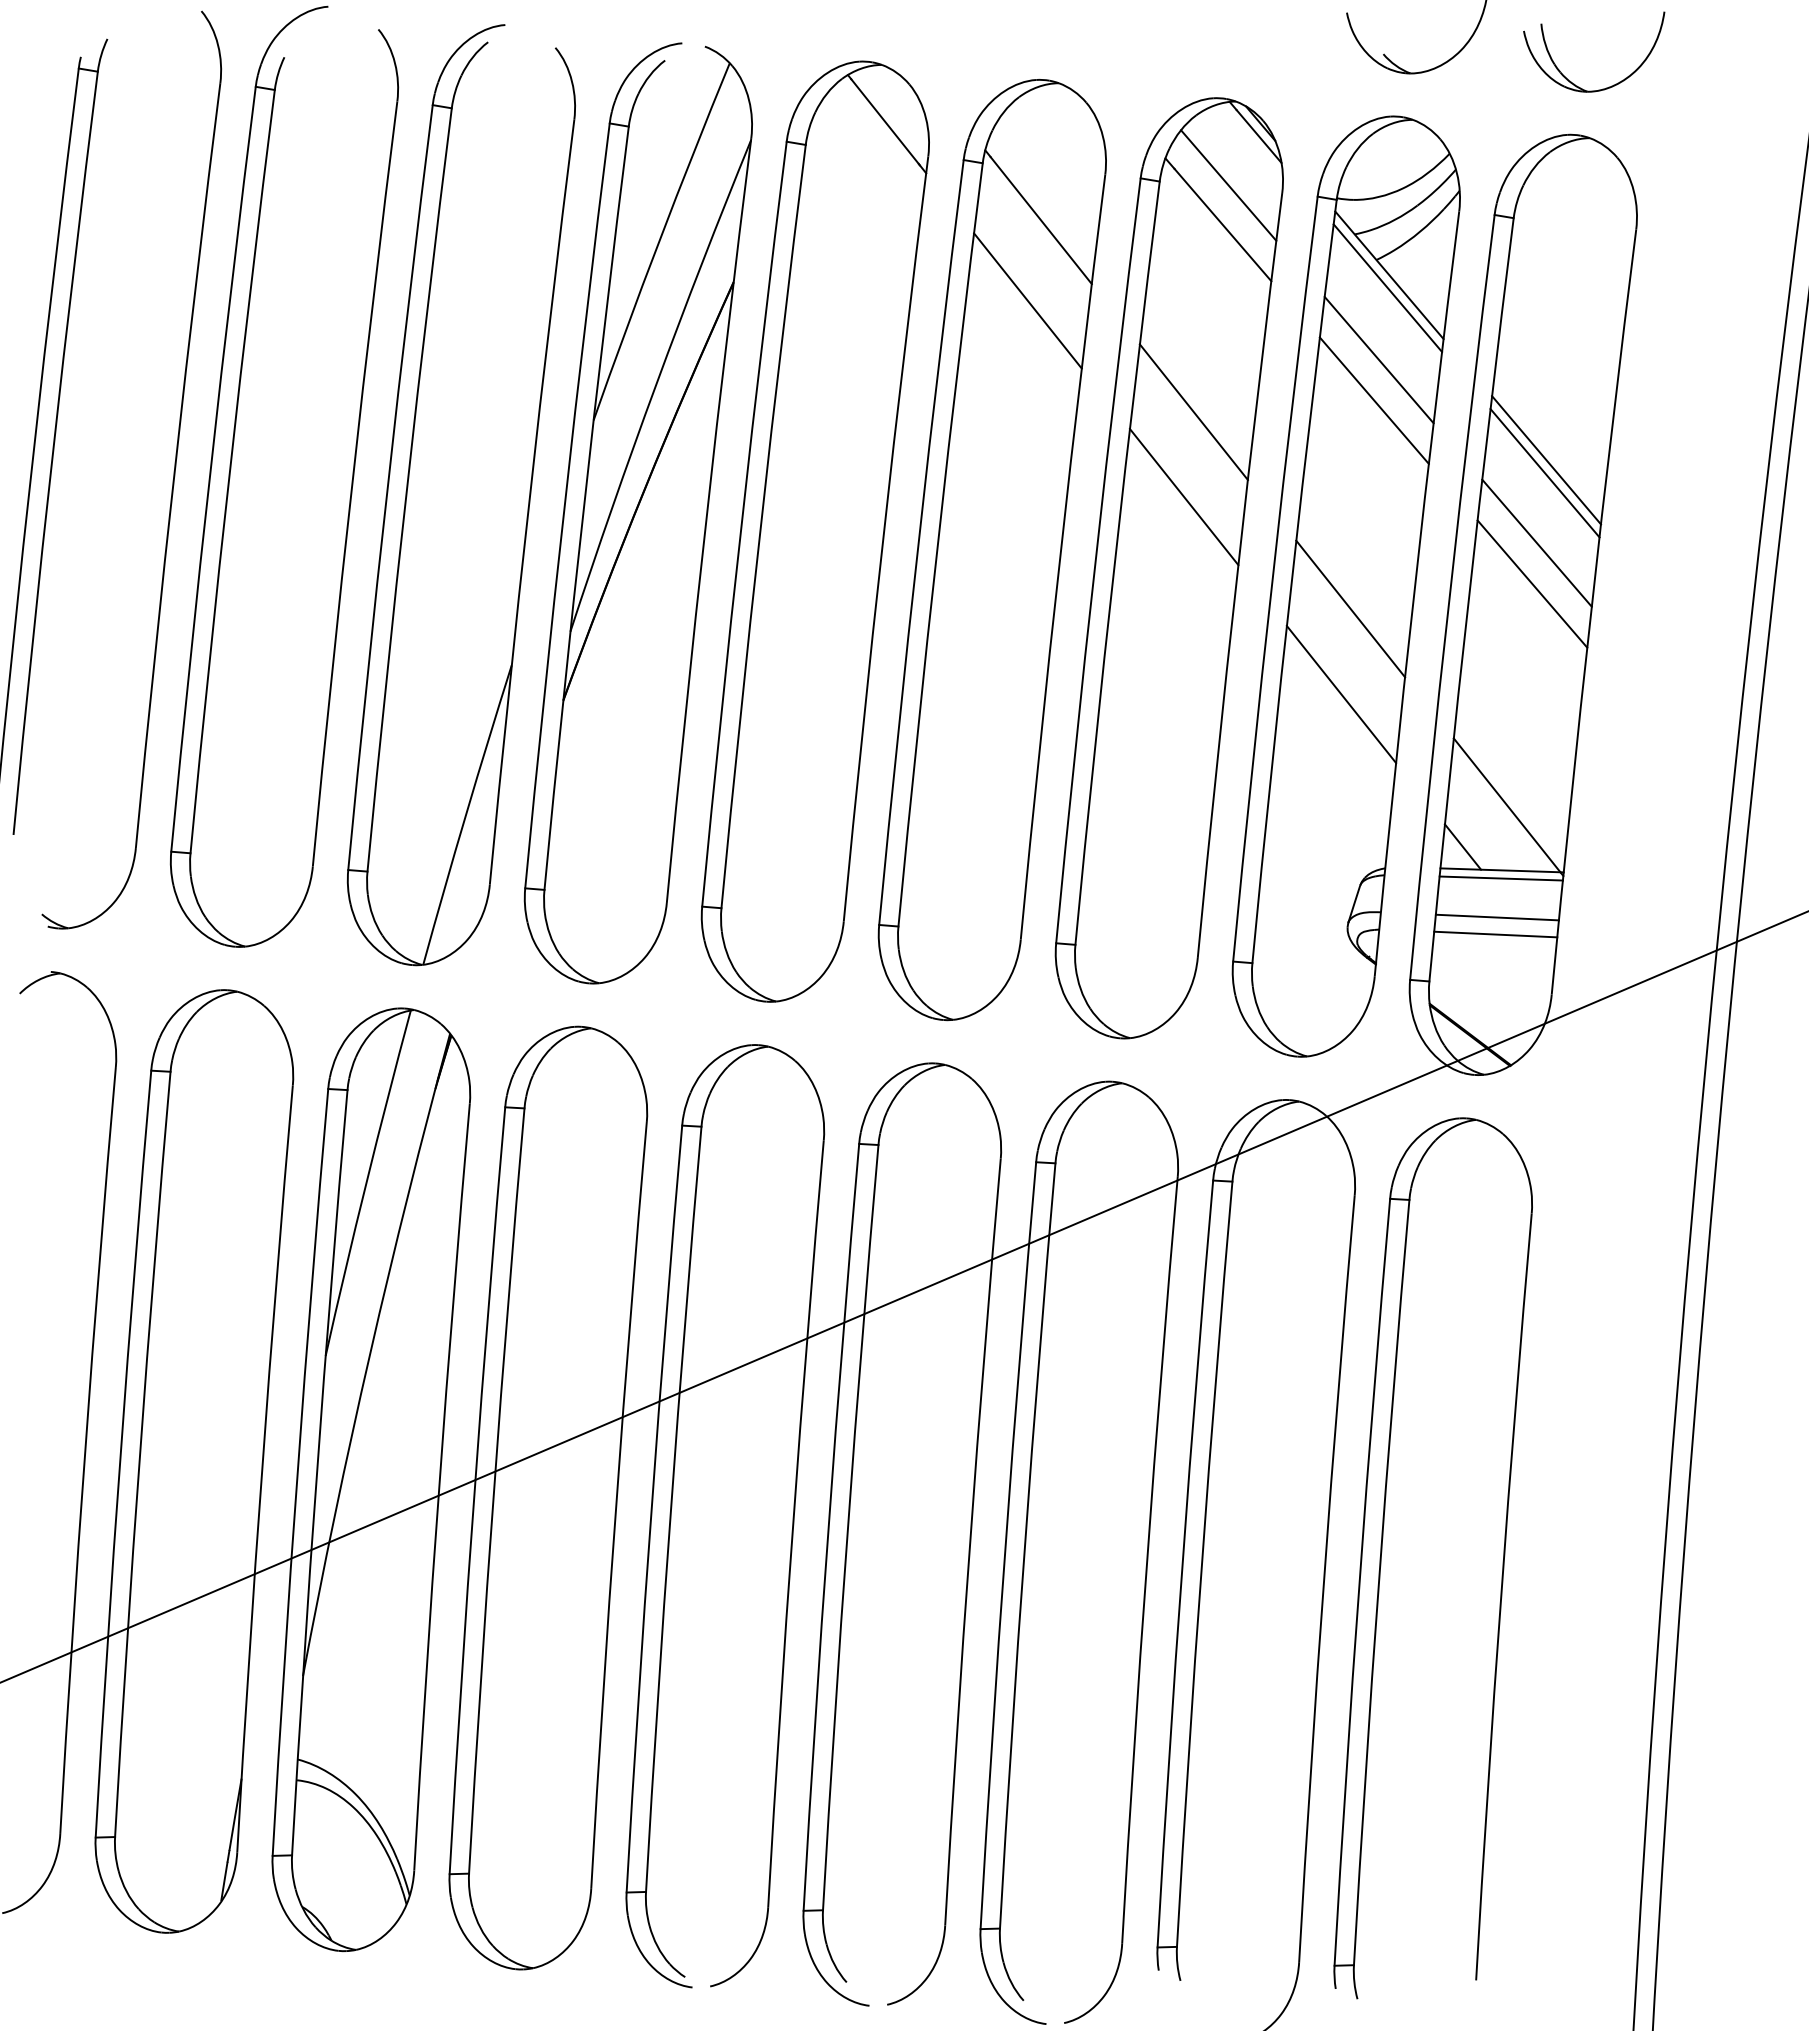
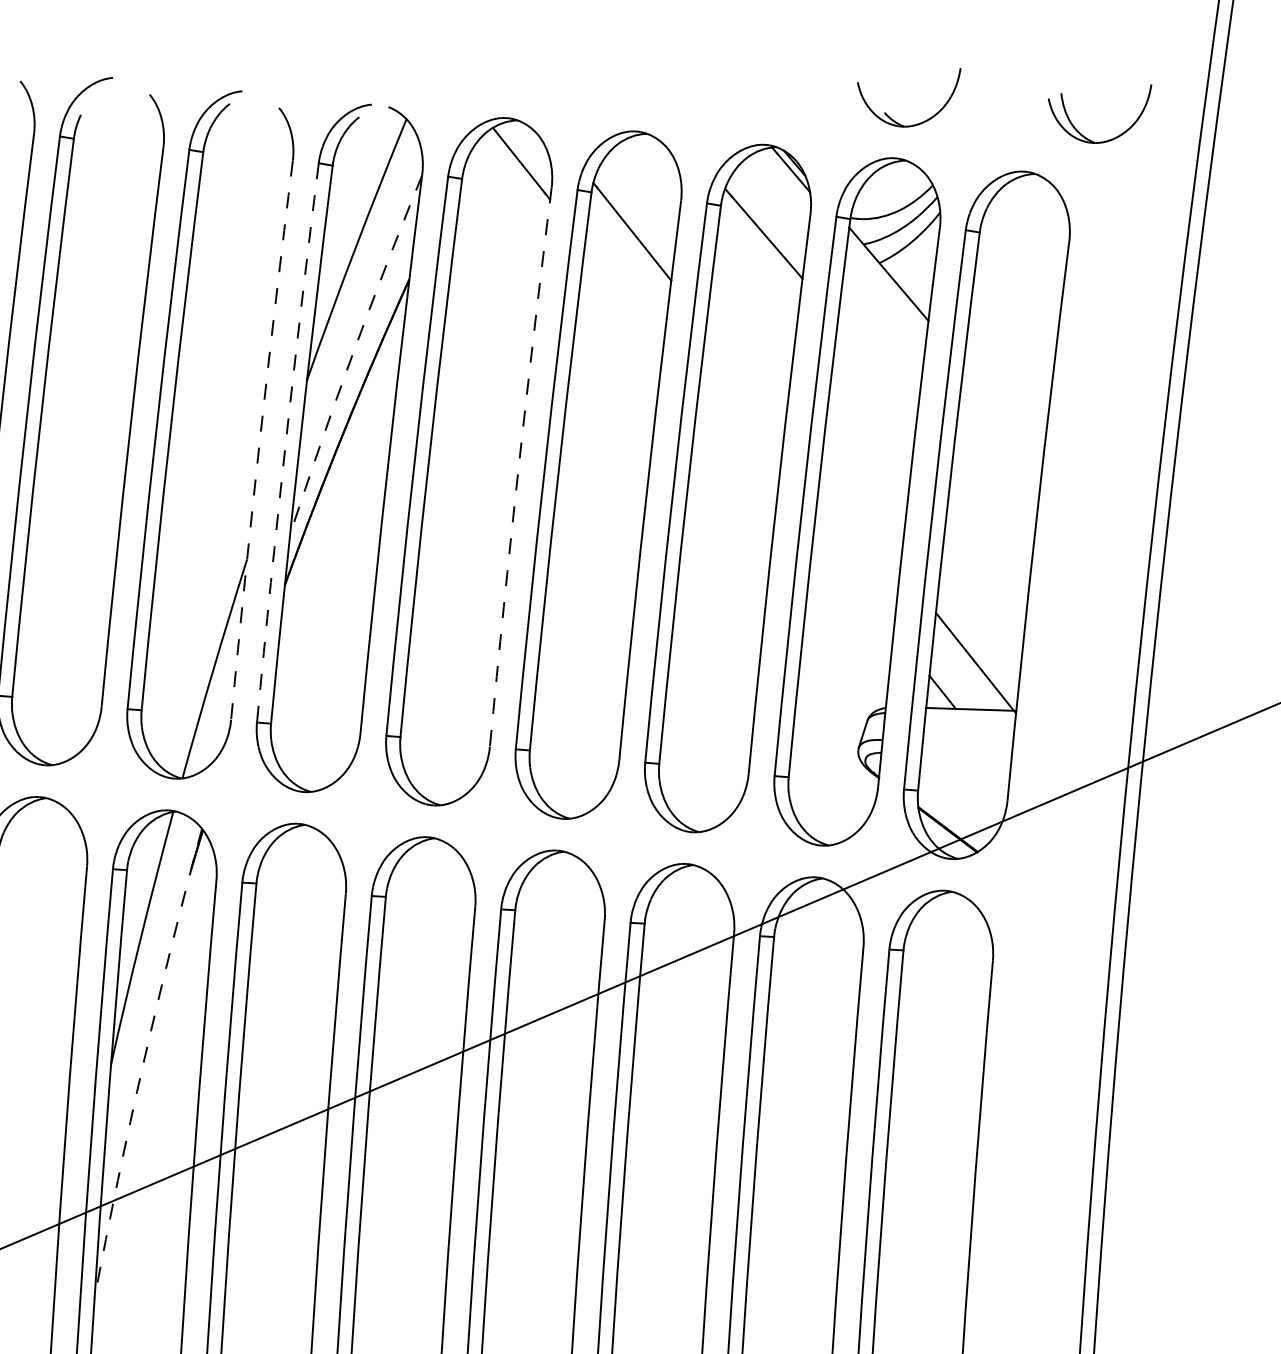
part: (1574, 83) -> (1085, 136), moved
line: (1228, 185) -> (771, 208), removed
line: (1387, 287) -> (887, 283), removed
line: (1027, 300) -> (624, 292), removed
line: (1378, 359) -> (880, 335), removed
arc: (656, 384) -> (352, 354), solid -> dashed
line: (1373, 400) -> (877, 365), removed
line: (1193, 412) -> (745, 374), removed
line: (1546, 460) -> (1003, 409), removed
line: (1544, 473) -> (1002, 419), removed
line: (1183, 497) -> (738, 436), removed
arc: (529, 501) -> (260, 439), solid -> dashed
arc: (564, 505) -> (285, 442), solid -> dashed
arc: (883, 538) -> (518, 466), solid -> dashed
line: (1536, 542) -> (996, 469), removed
line: (1532, 583) -> (993, 499), removed
line: (1350, 608) -> (860, 517), removed
line: (1341, 694) -> (853, 580), removed
line: (1500, 878) -> (970, 715), removed
line: (1496, 917) -> (967, 743), removed
line: (1495, 934) -> (966, 756), removed
arc: (370, 1353) -> (143, 1062), solid -> dashed

